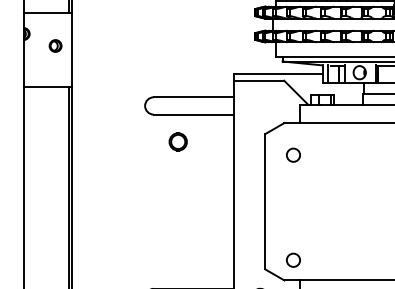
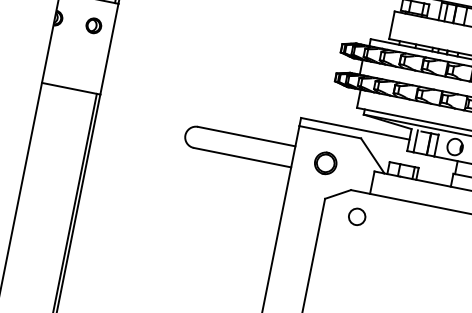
part: (55, 45) -> (93, 25), moved
part: (177, 141) -> (324, 162), moved
circle: (293, 154) -> (357, 215), moved

